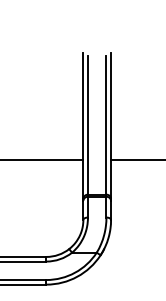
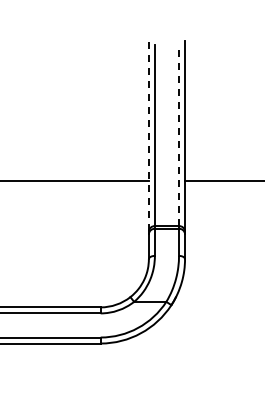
line: (83, 125) -> (148, 135), solid -> dashed
line: (106, 125) -> (179, 135), solid -> dashed

